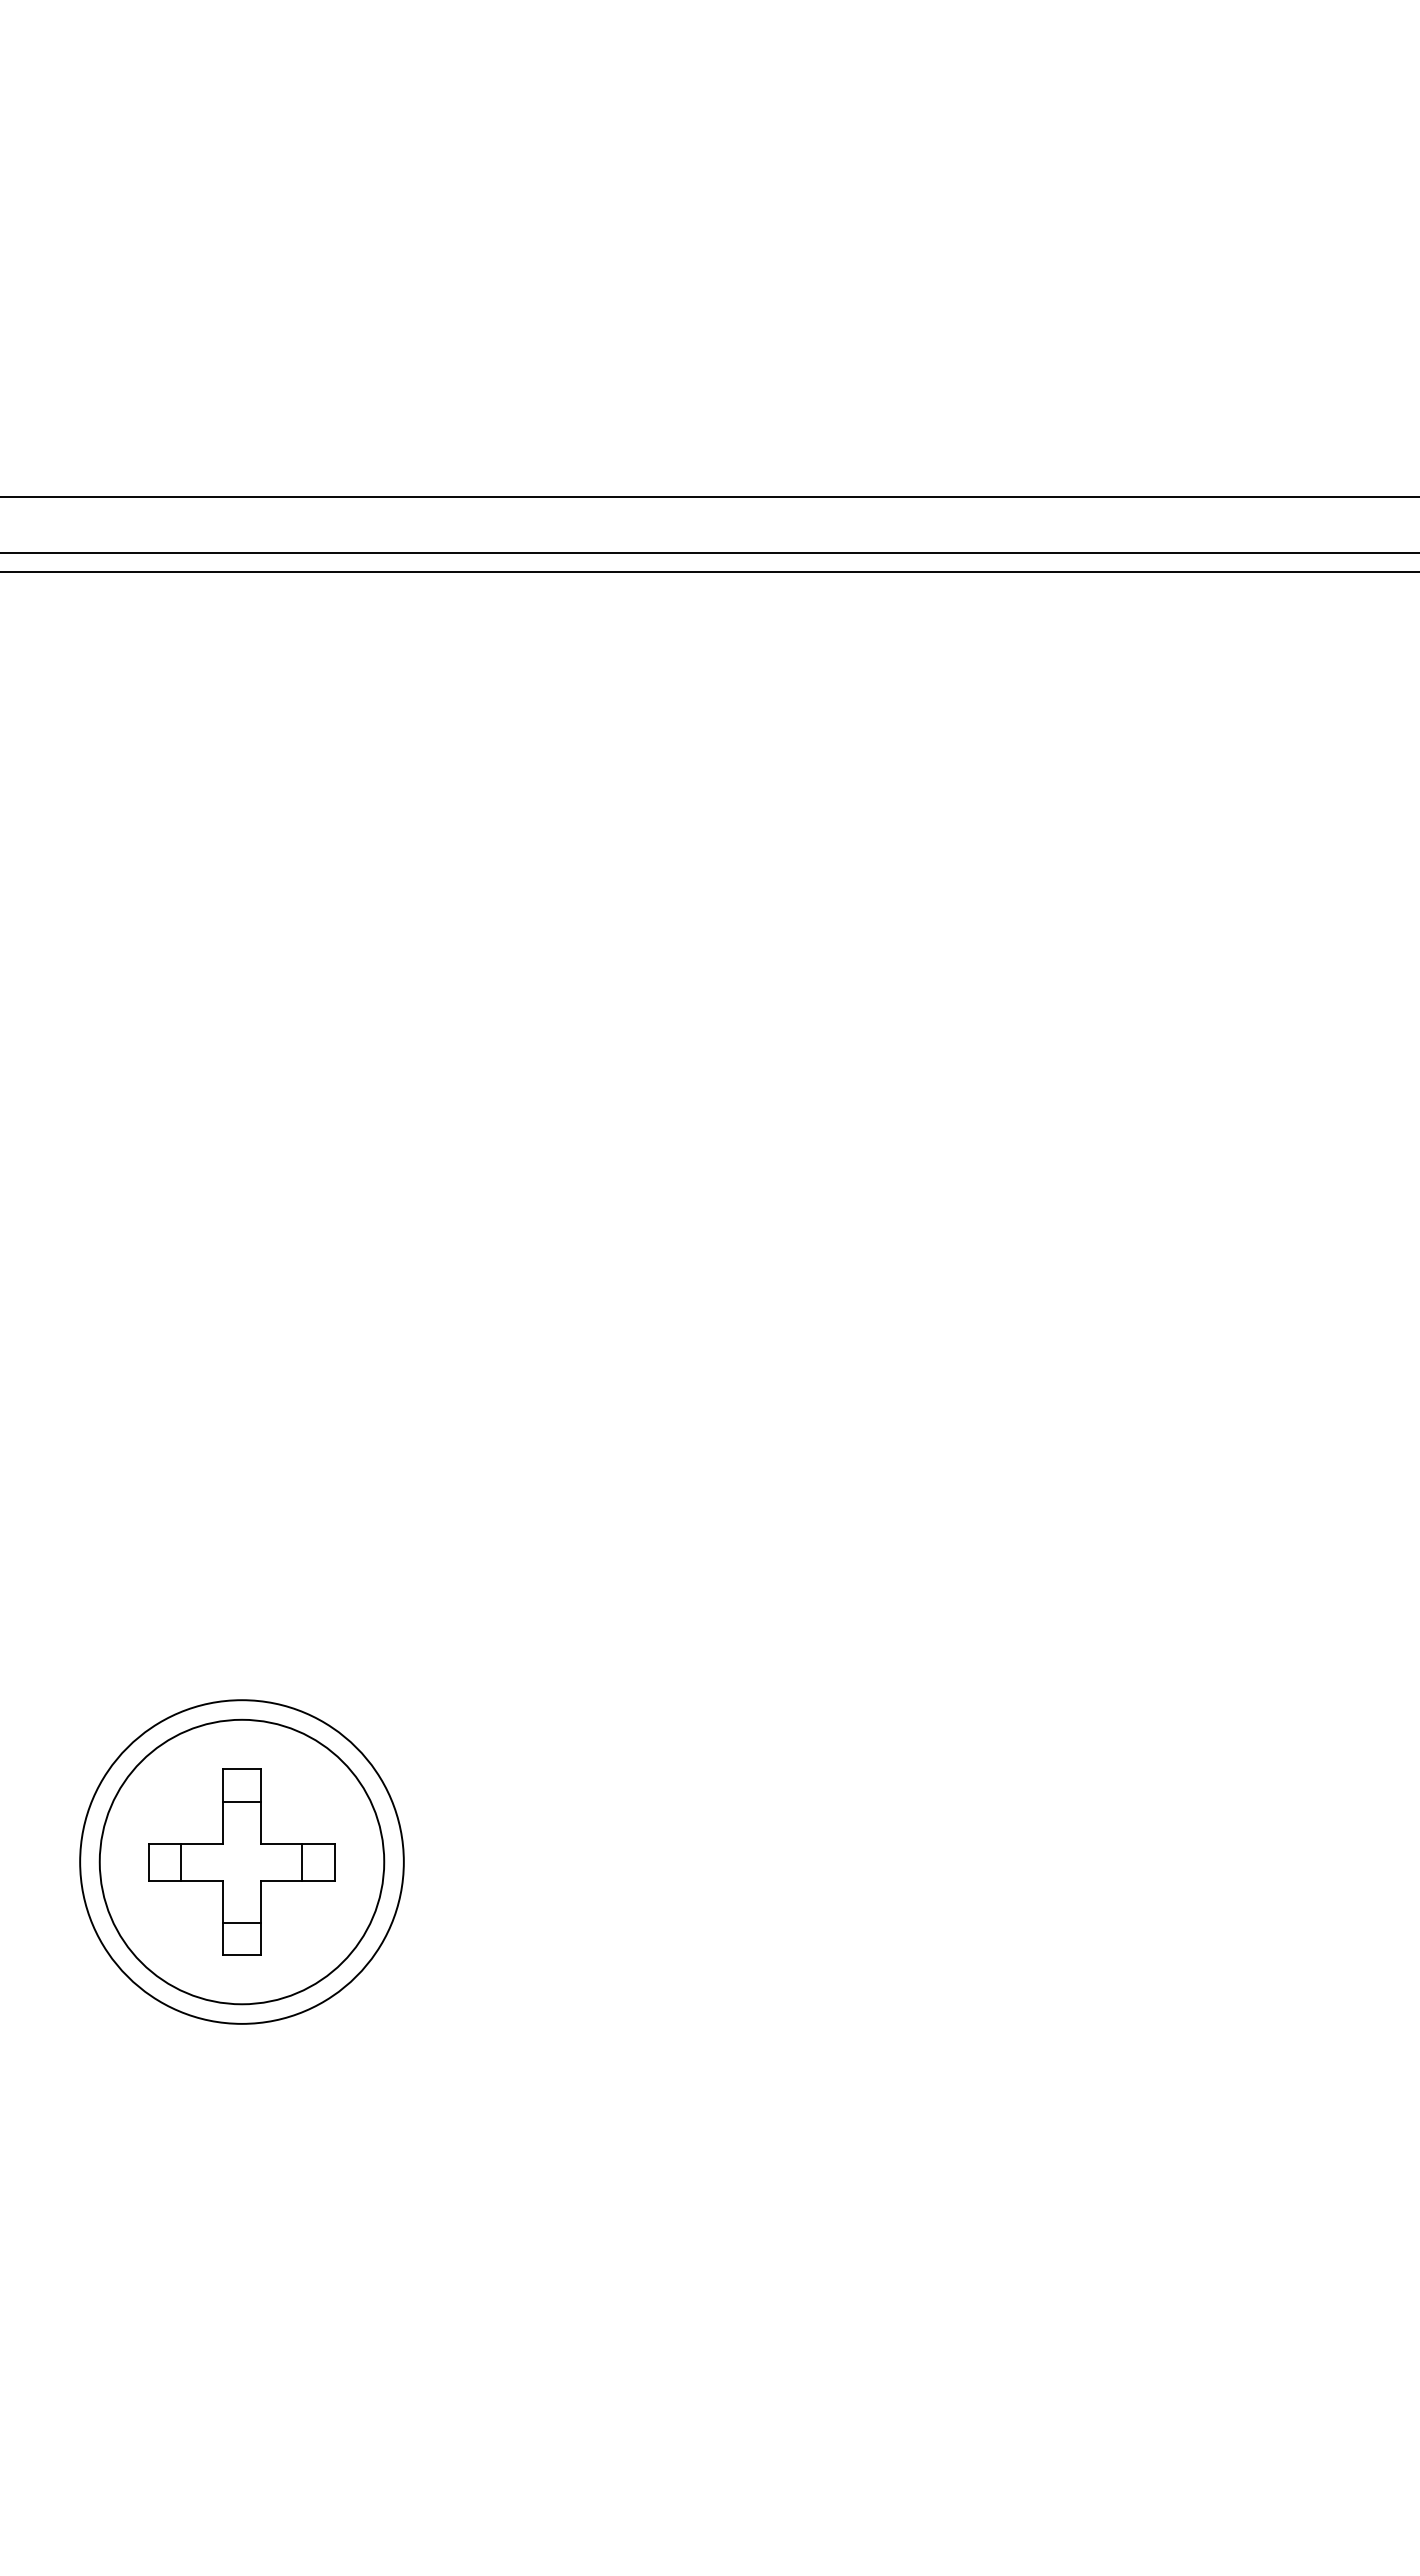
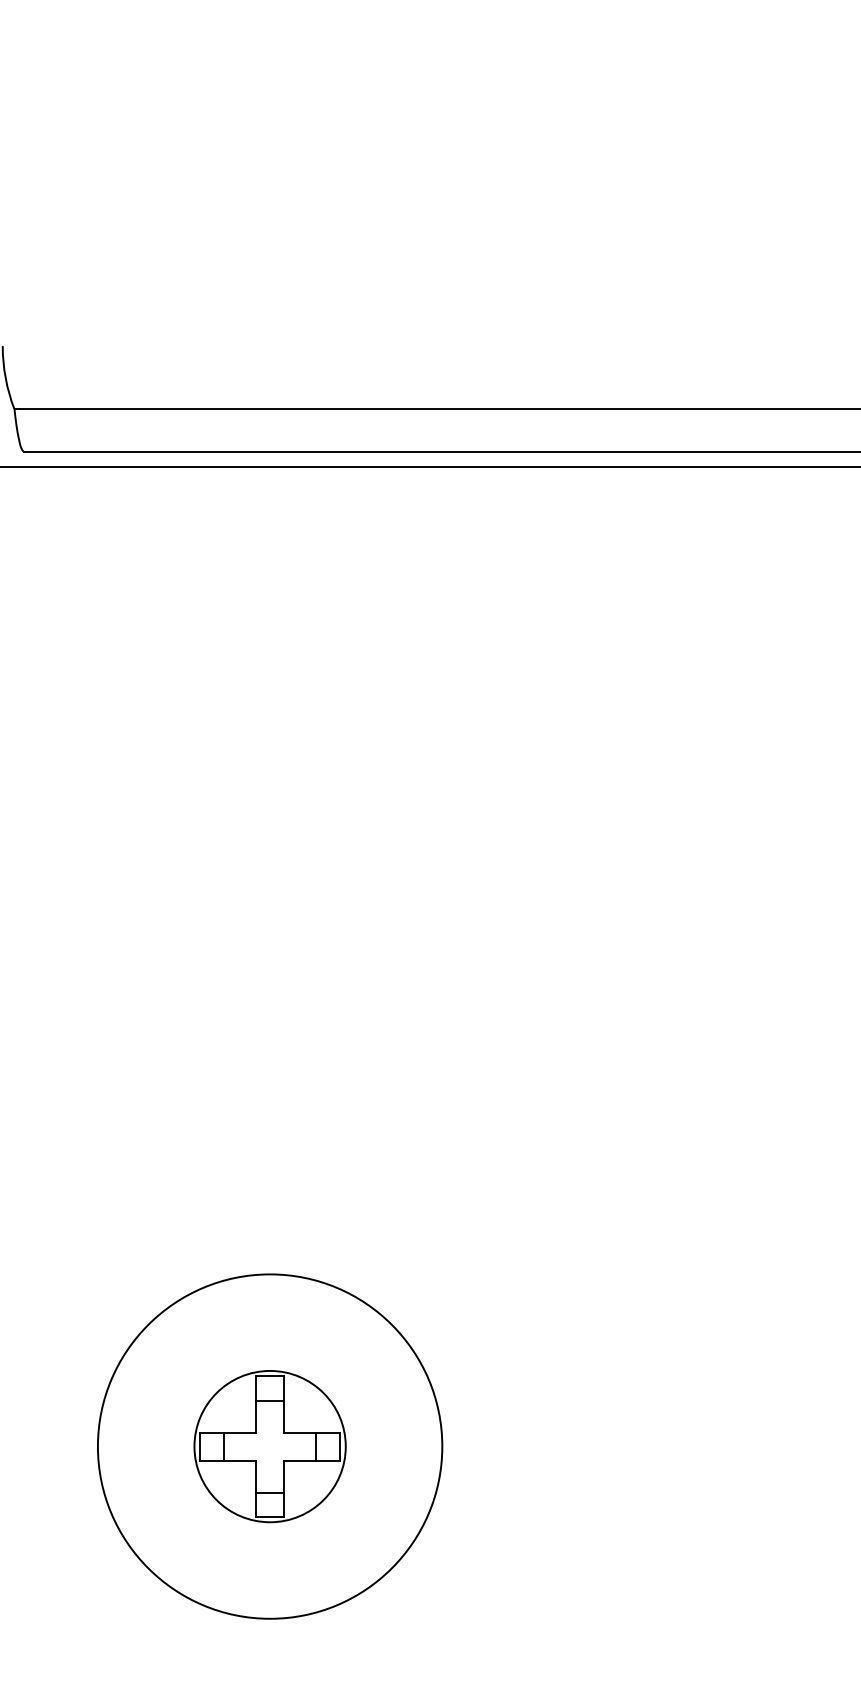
circle: (241, 1861) -> (269, 1446), size x0.7
circle: (241, 1861) -> (269, 1446), size x1.4

